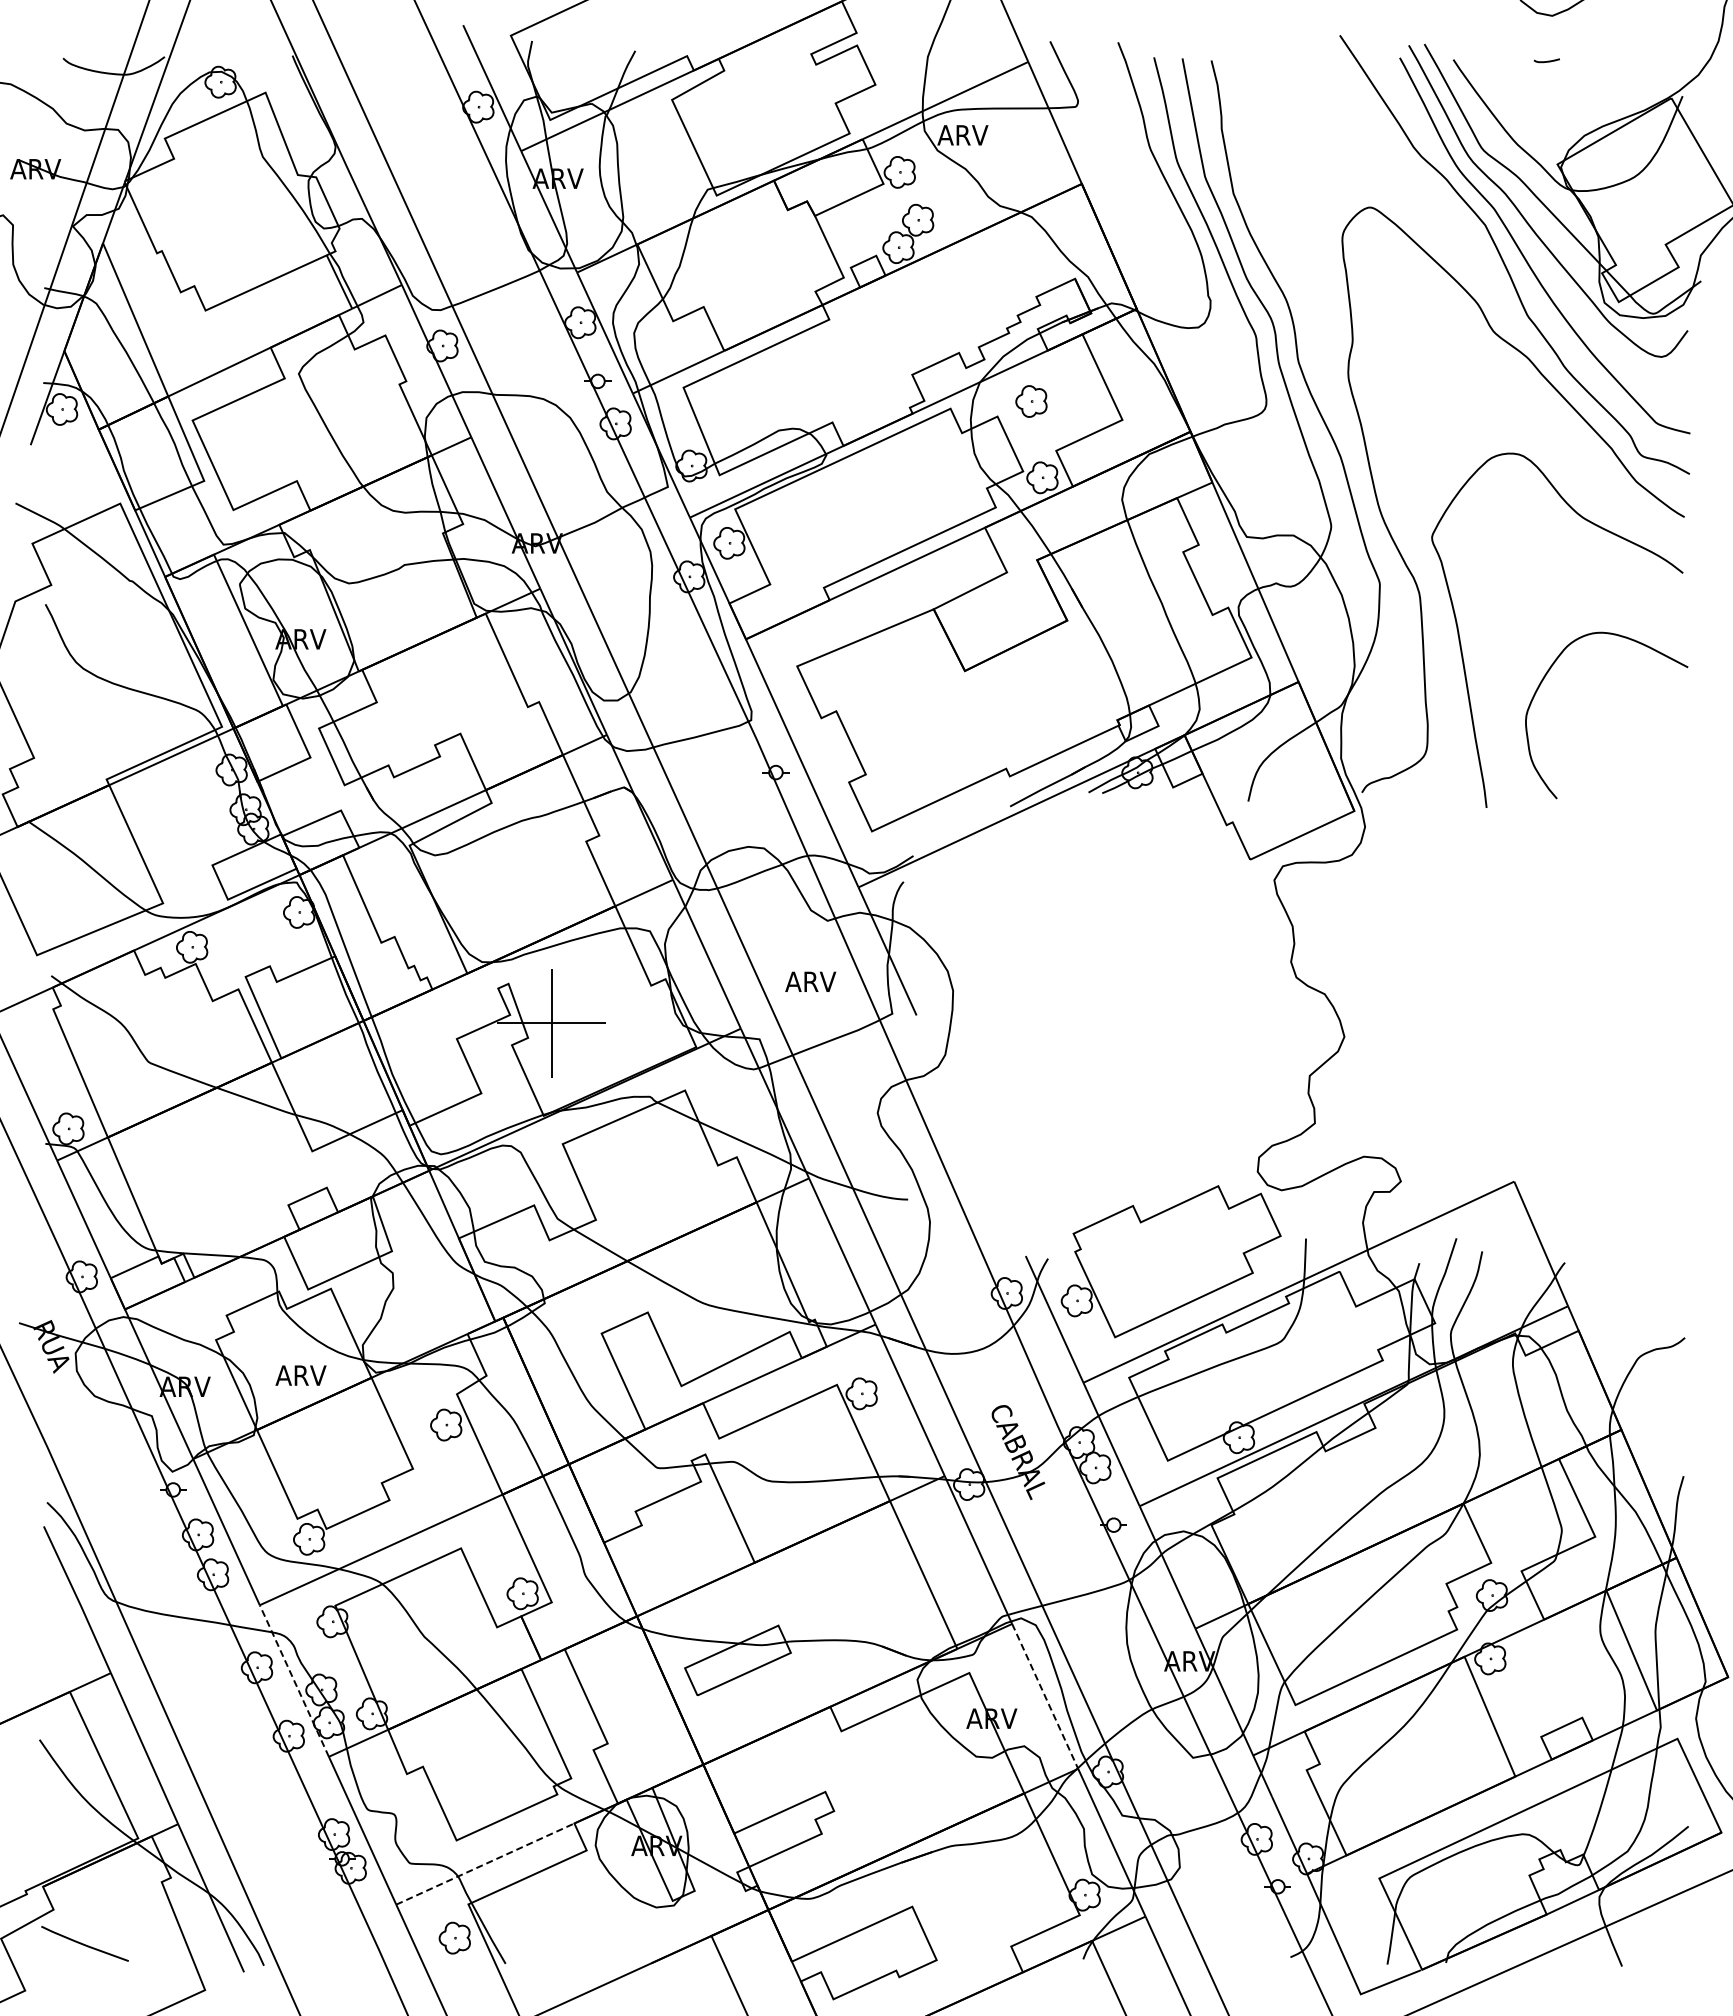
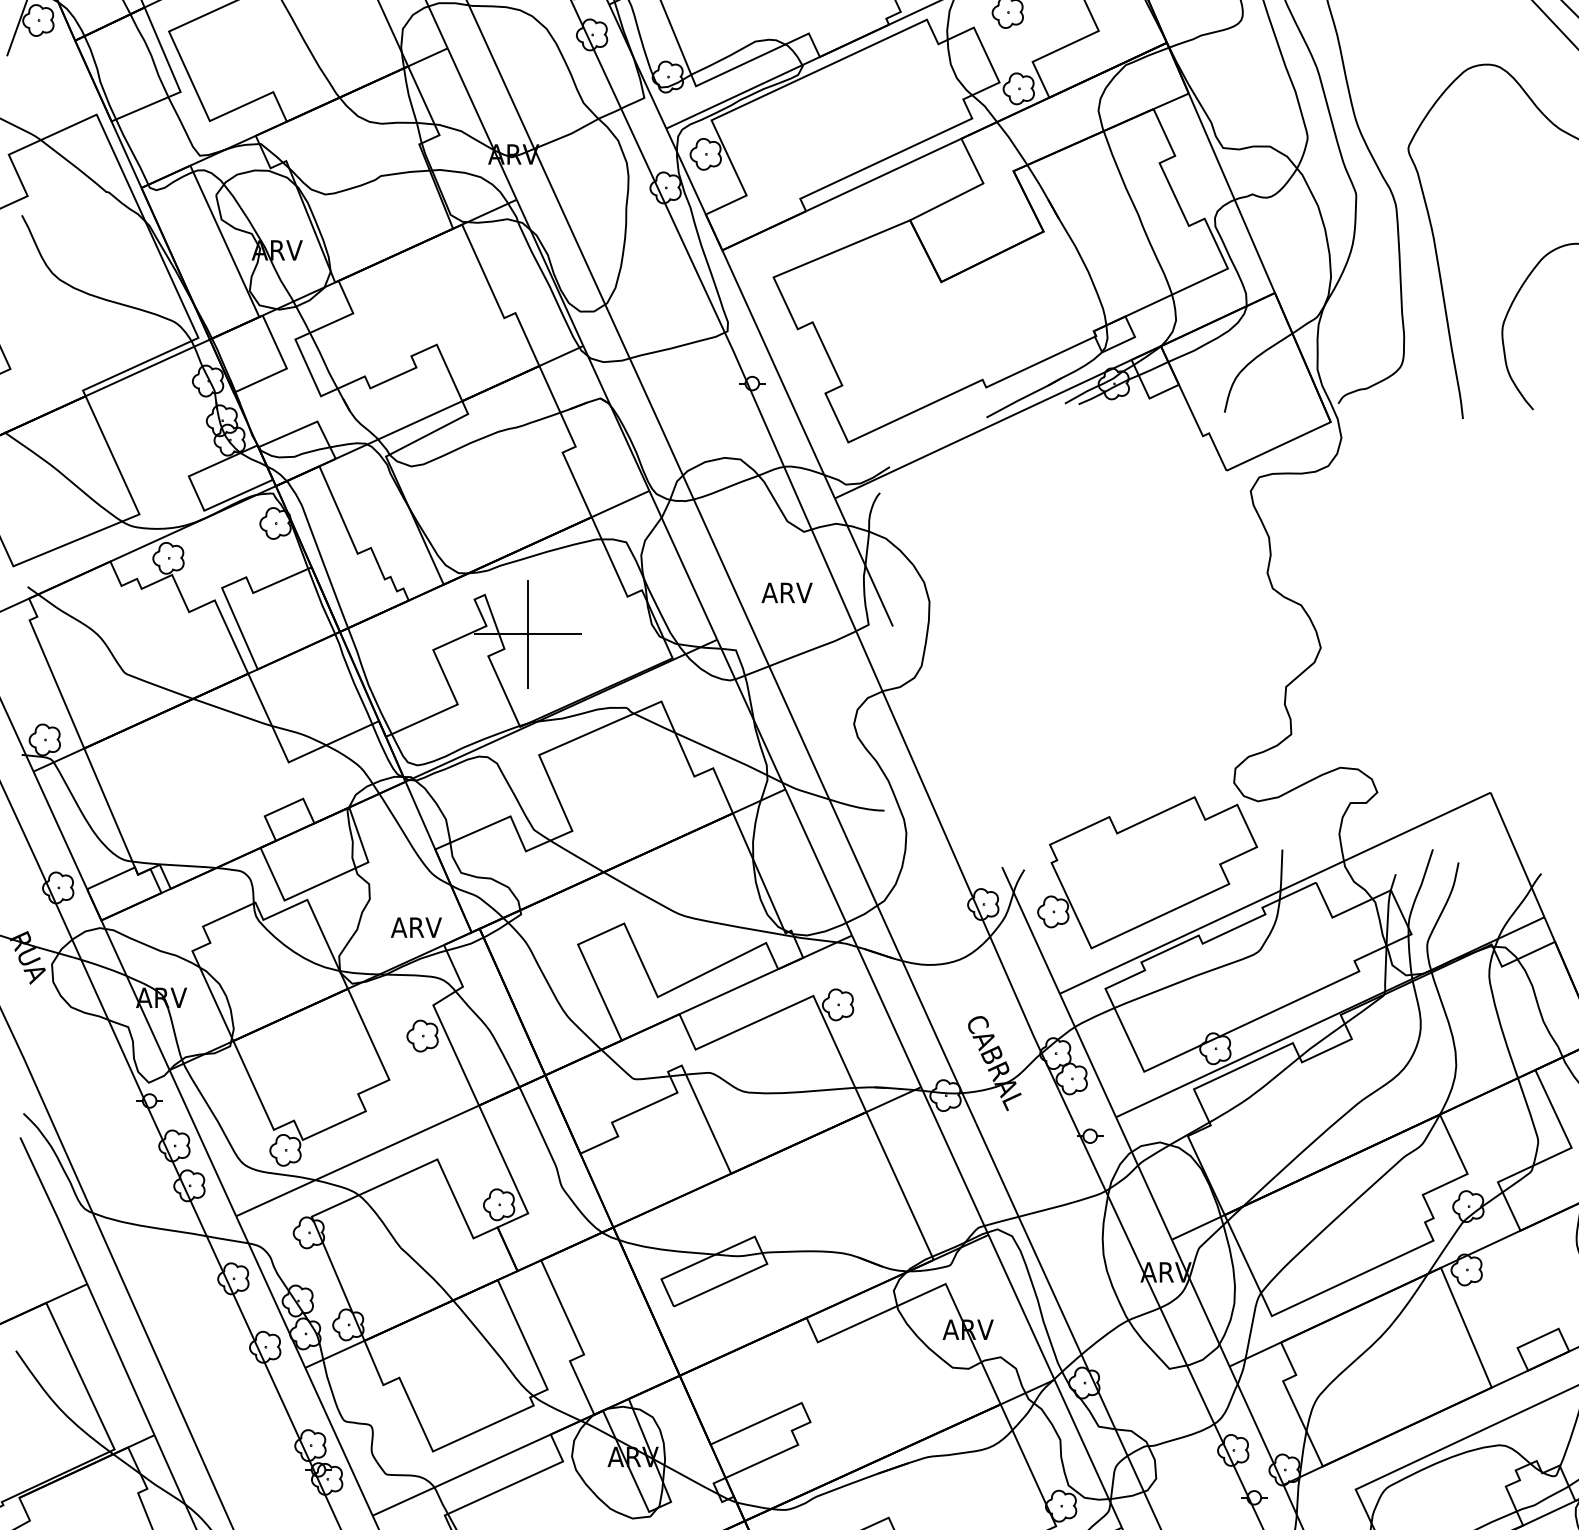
text: (300, 1375) -> (415, 927), moved
line: (294, 1680) -> (270, 1291), dashed -> solid
line: (1045, 1696) -> (1021, 1307), dashed -> solid
line: (485, 1864) -> (461, 1475), dashed -> solid

